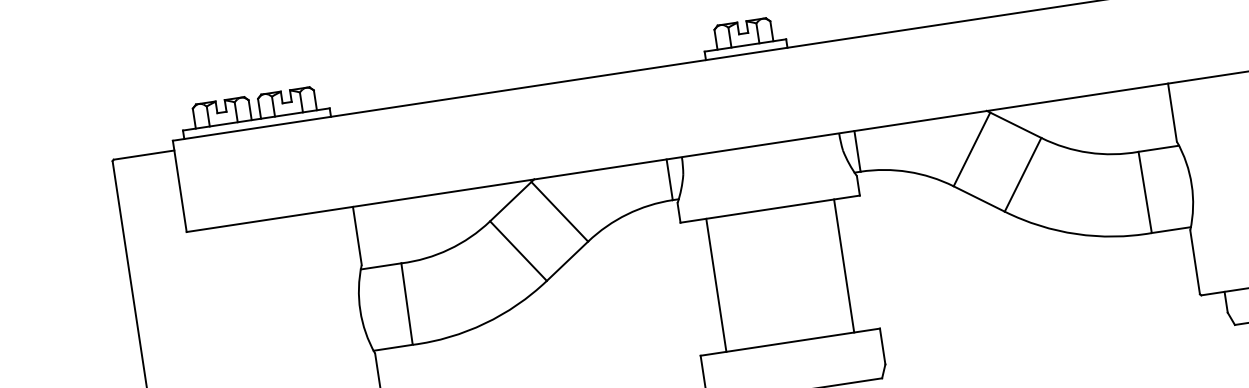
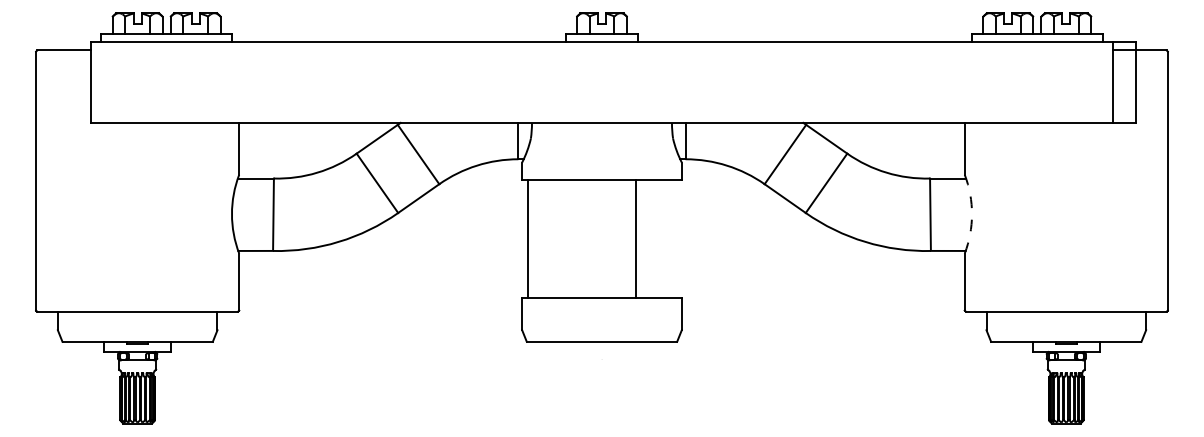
arc: (1192, 185) -> (972, 214), solid -> dashed
line: (843, 265) -> (635, 238), moved
line: (716, 284) -> (528, 238), moved

